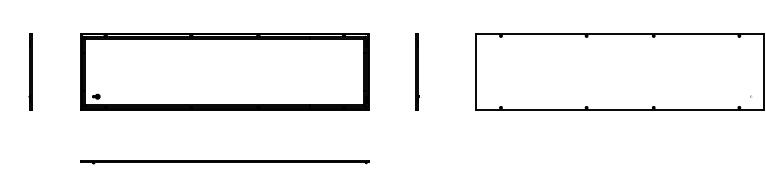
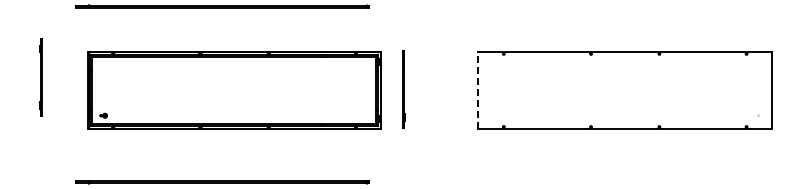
line: (30, 71) -> (40, 77), moved
part: (224, 71) -> (234, 90), moved
line: (417, 71) -> (403, 89), moved
line: (476, 71) -> (478, 90), solid -> dashed

